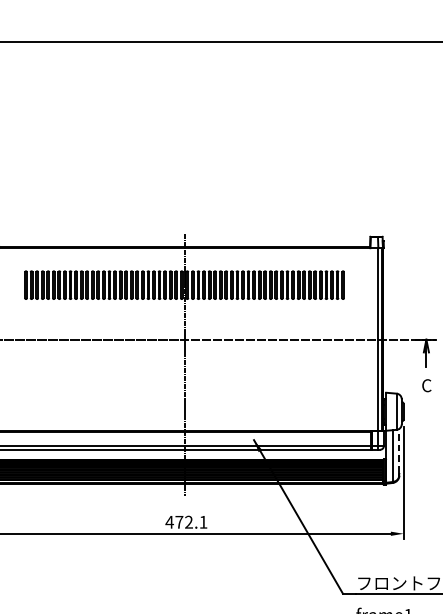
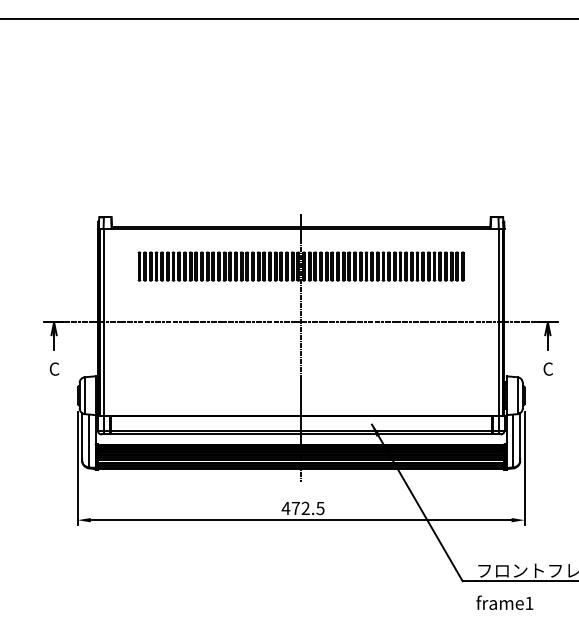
line: (399, 450) -> (520, 435), dashed -> solid
text: (203, 522) -> (320, 508), 472.1 -> 472.5

